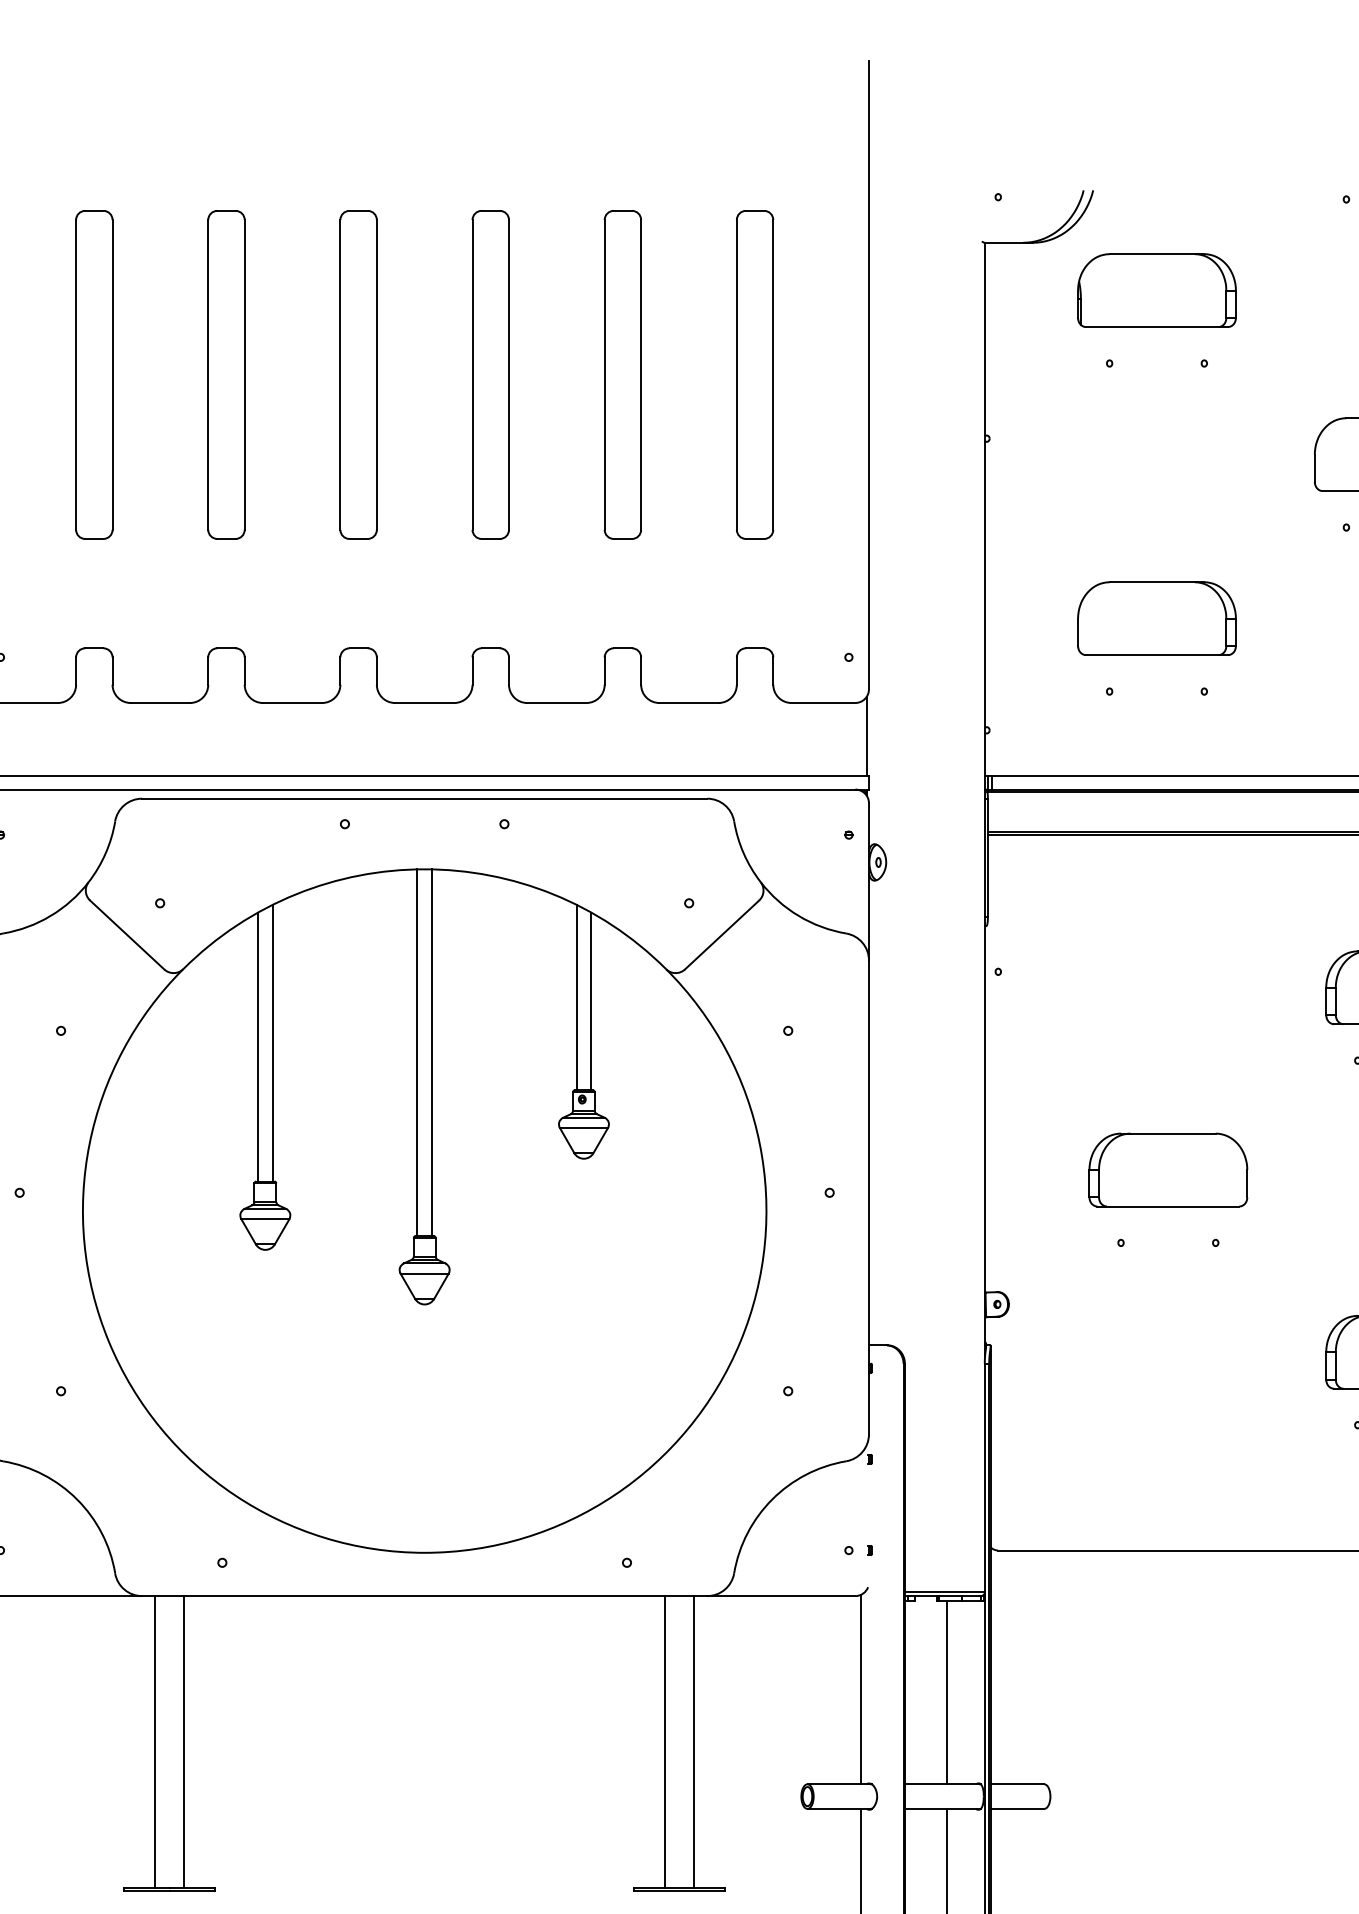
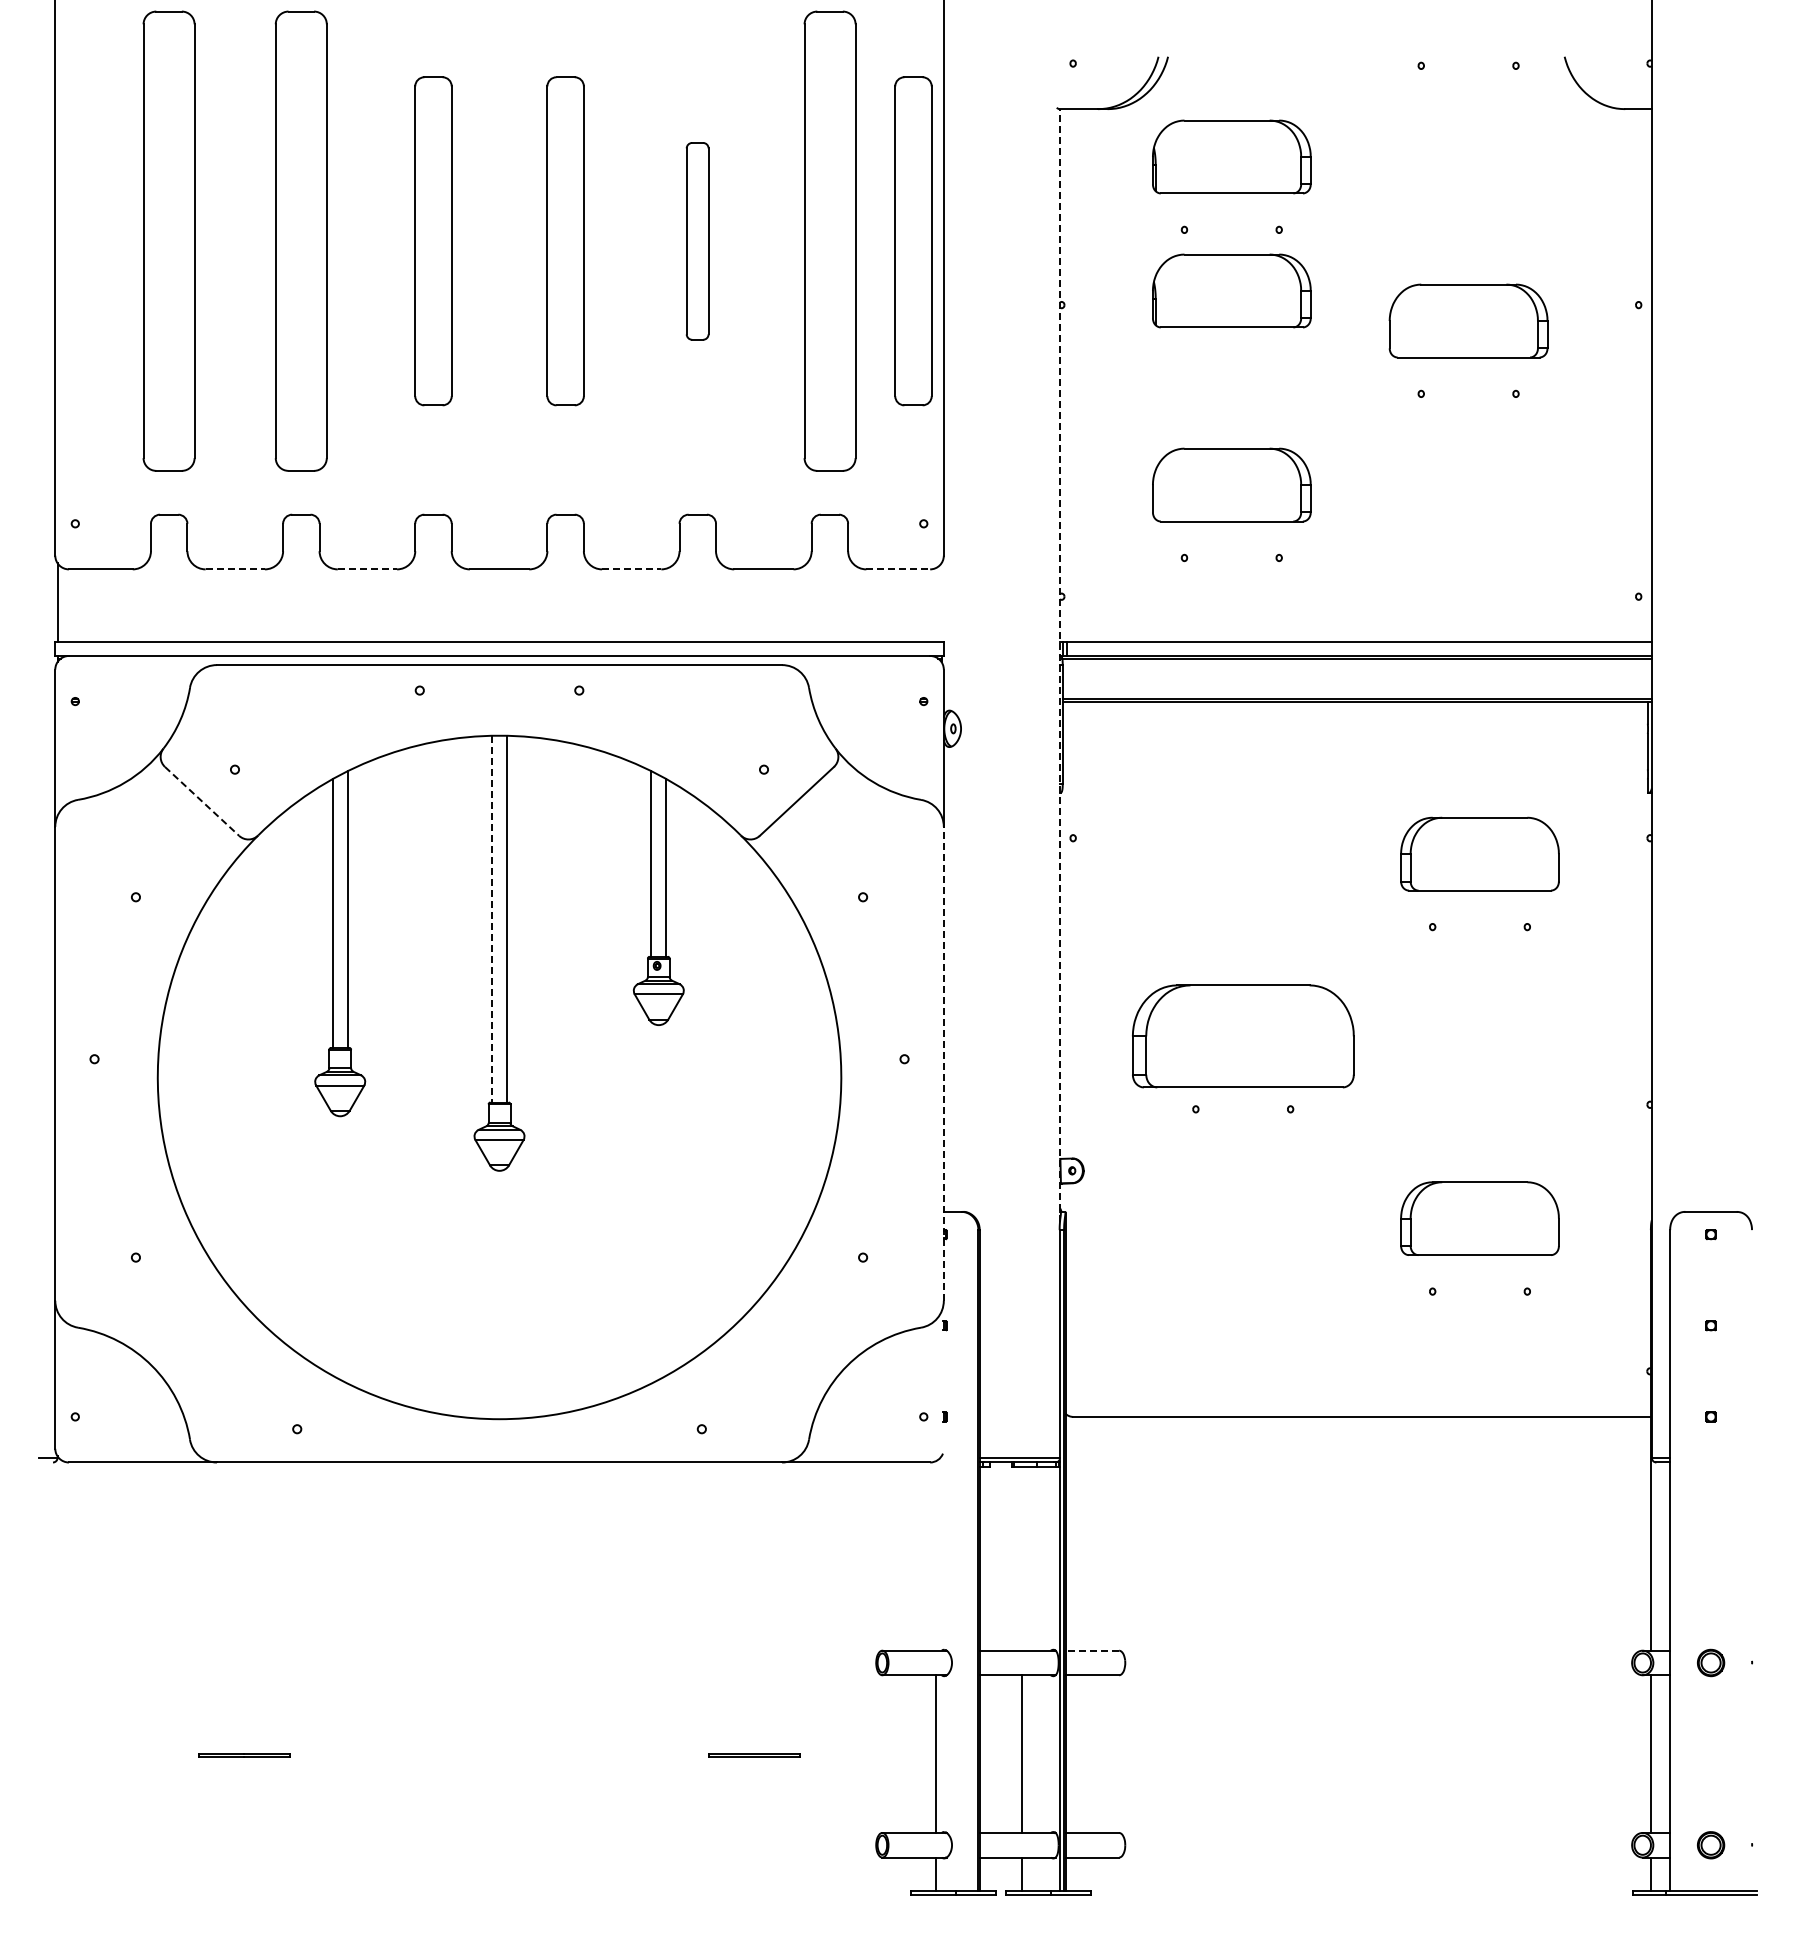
part: (94, 375) -> (169, 241), size x1.4
part: (226, 375) -> (301, 241), size x1.4
part: (622, 375) -> (697, 241), size x0.6
part: (754, 375) -> (829, 241), size x1.4
part: (838, 375) -> (913, 241), added
part: (1156, 424) -> (1231, 290), added
line: (160, 703) -> (235, 569), solid -> dashed
line: (292, 703) -> (367, 569), solid -> dashed
line: (556, 703) -> (631, 569), solid -> dashed
line: (823, 703) -> (898, 569), solid -> dashed
line: (866, 736) -> (941, 602), removed
line: (985, 799) -> (1060, 665), solid -> dashed
line: (127, 935) -> (202, 801), solid -> dashed
line: (417, 1053) -> (492, 919), solid -> dashed
part: (1167, 1170) -> (1242, 1036), size x1.4
line: (868, 1197) -> (943, 1063), solid -> dashed
line: (861, 1689) -> (936, 1555), removed
line: (946, 1692) -> (1021, 1558), removed
line: (154, 1742) -> (229, 1608), removed
line: (183, 1742) -> (258, 1608), removed
line: (665, 1742) -> (740, 1608), removed
line: (694, 1742) -> (769, 1608), removed
line: (1017, 1784) -> (1092, 1650), solid -> dashed

